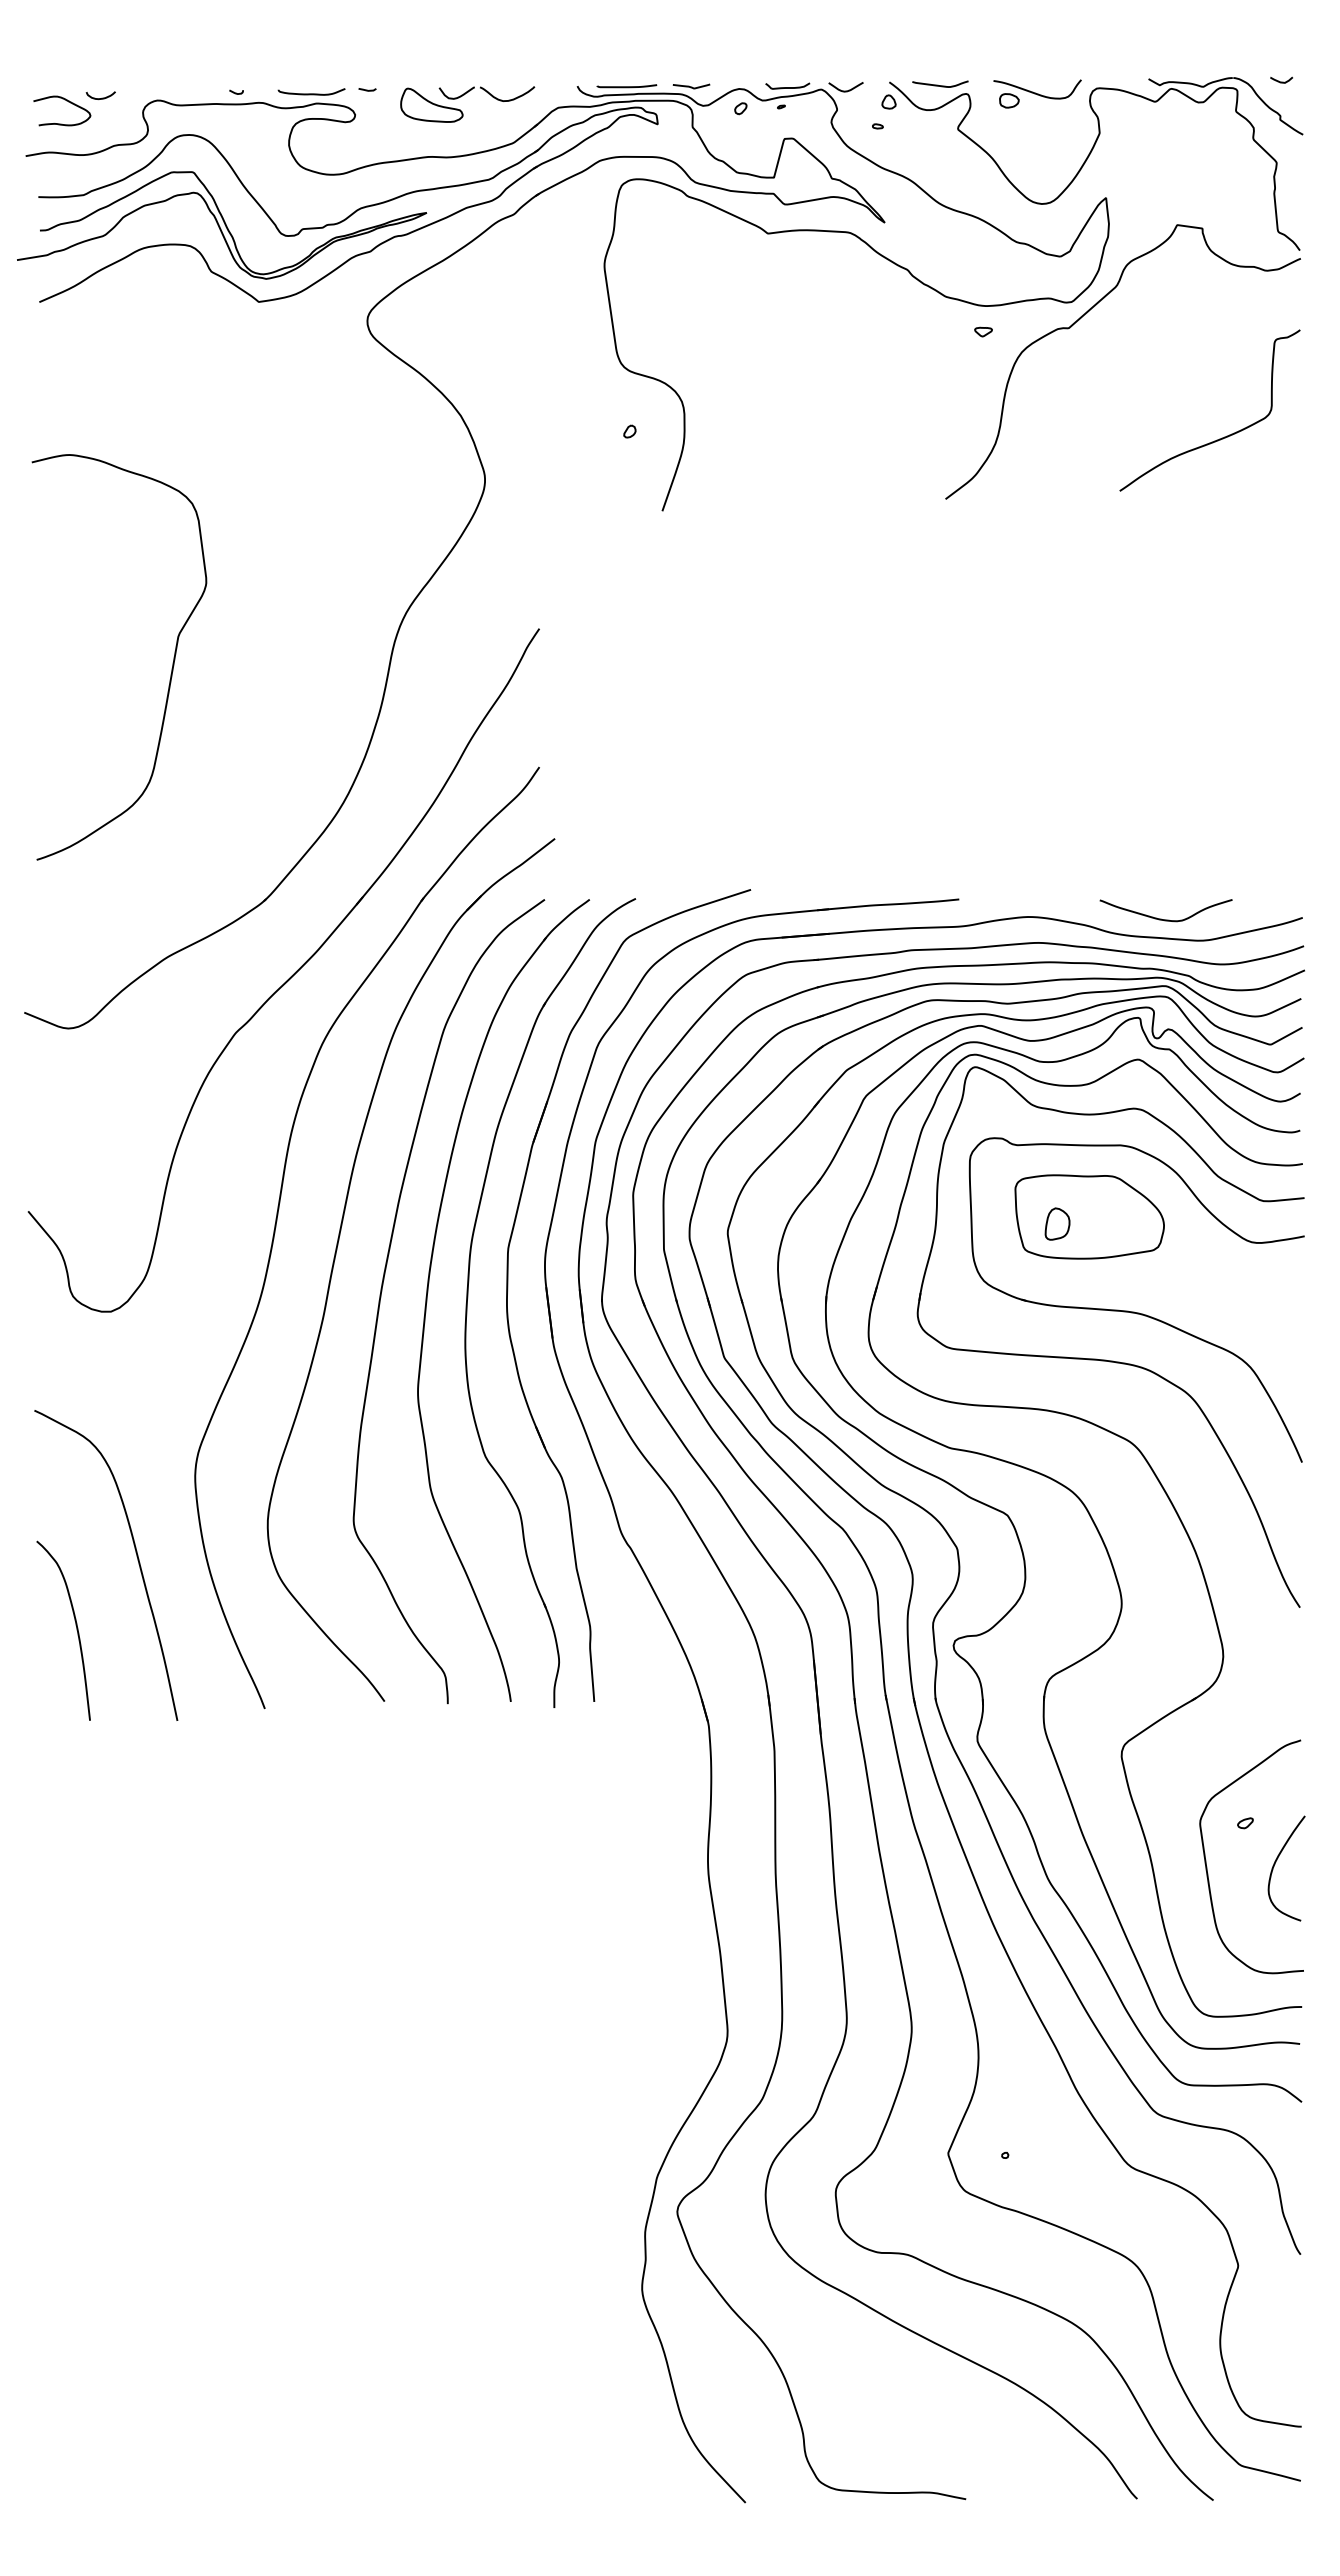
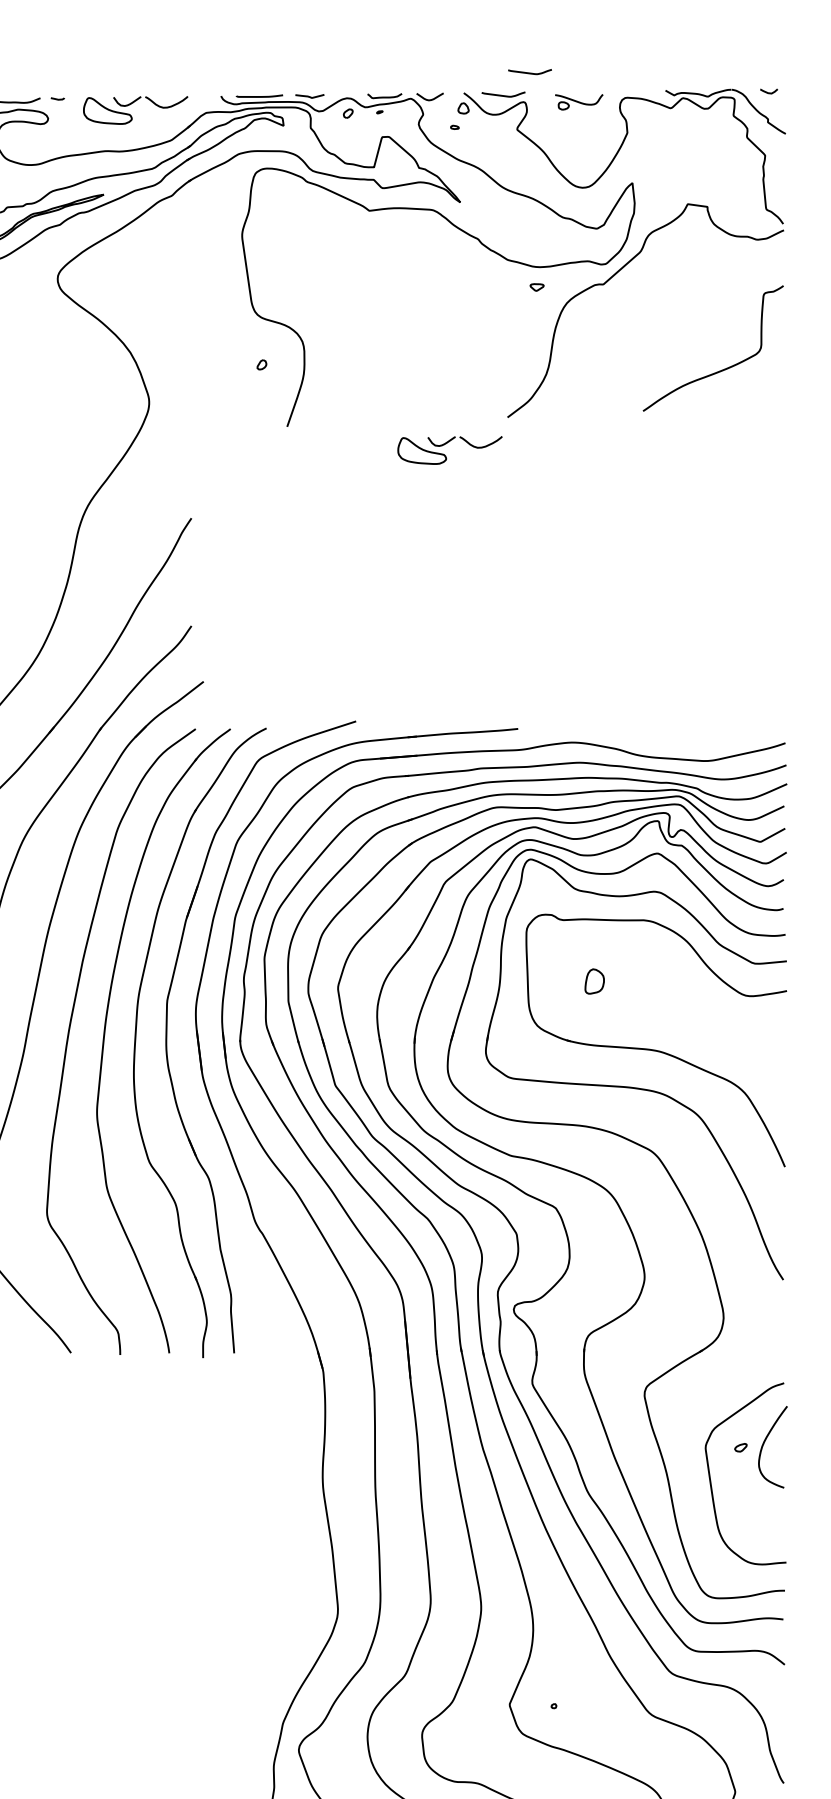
curve: (974, 56) -> (530, 73), added
part: (1037, 93) -> (579, 101), size x0.7
part: (865, 547) -> (445, 455), added
curve: (1161, 918) -> (675, 743), removed
part: (1089, 1216) -> (619, 975), removed
curve: (1276, 1862) -> (765, 1442), moved

